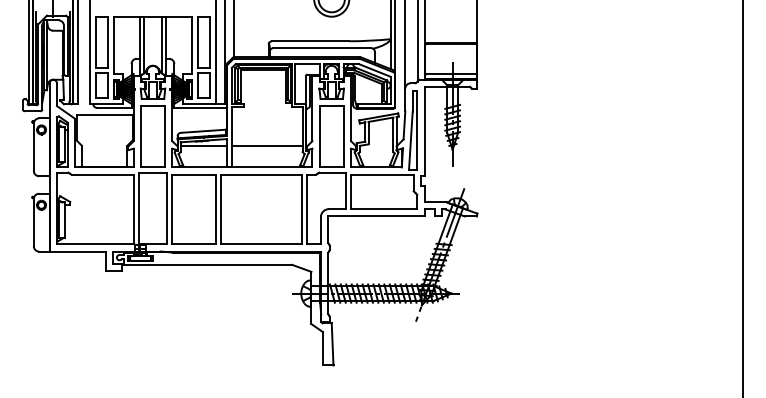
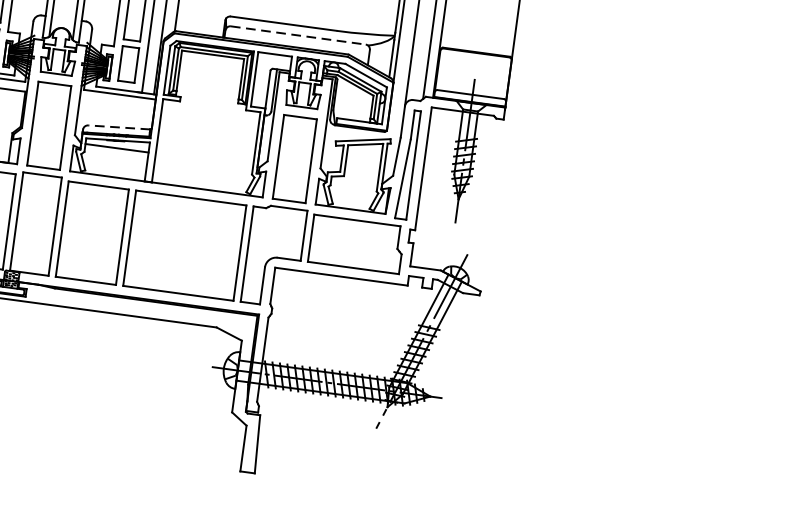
line: (322, 48) -> (298, 35), solid -> dashed
line: (202, 131) -> (118, 127), solid -> dashed
line: (266, 146) -> (203, 160), removed

